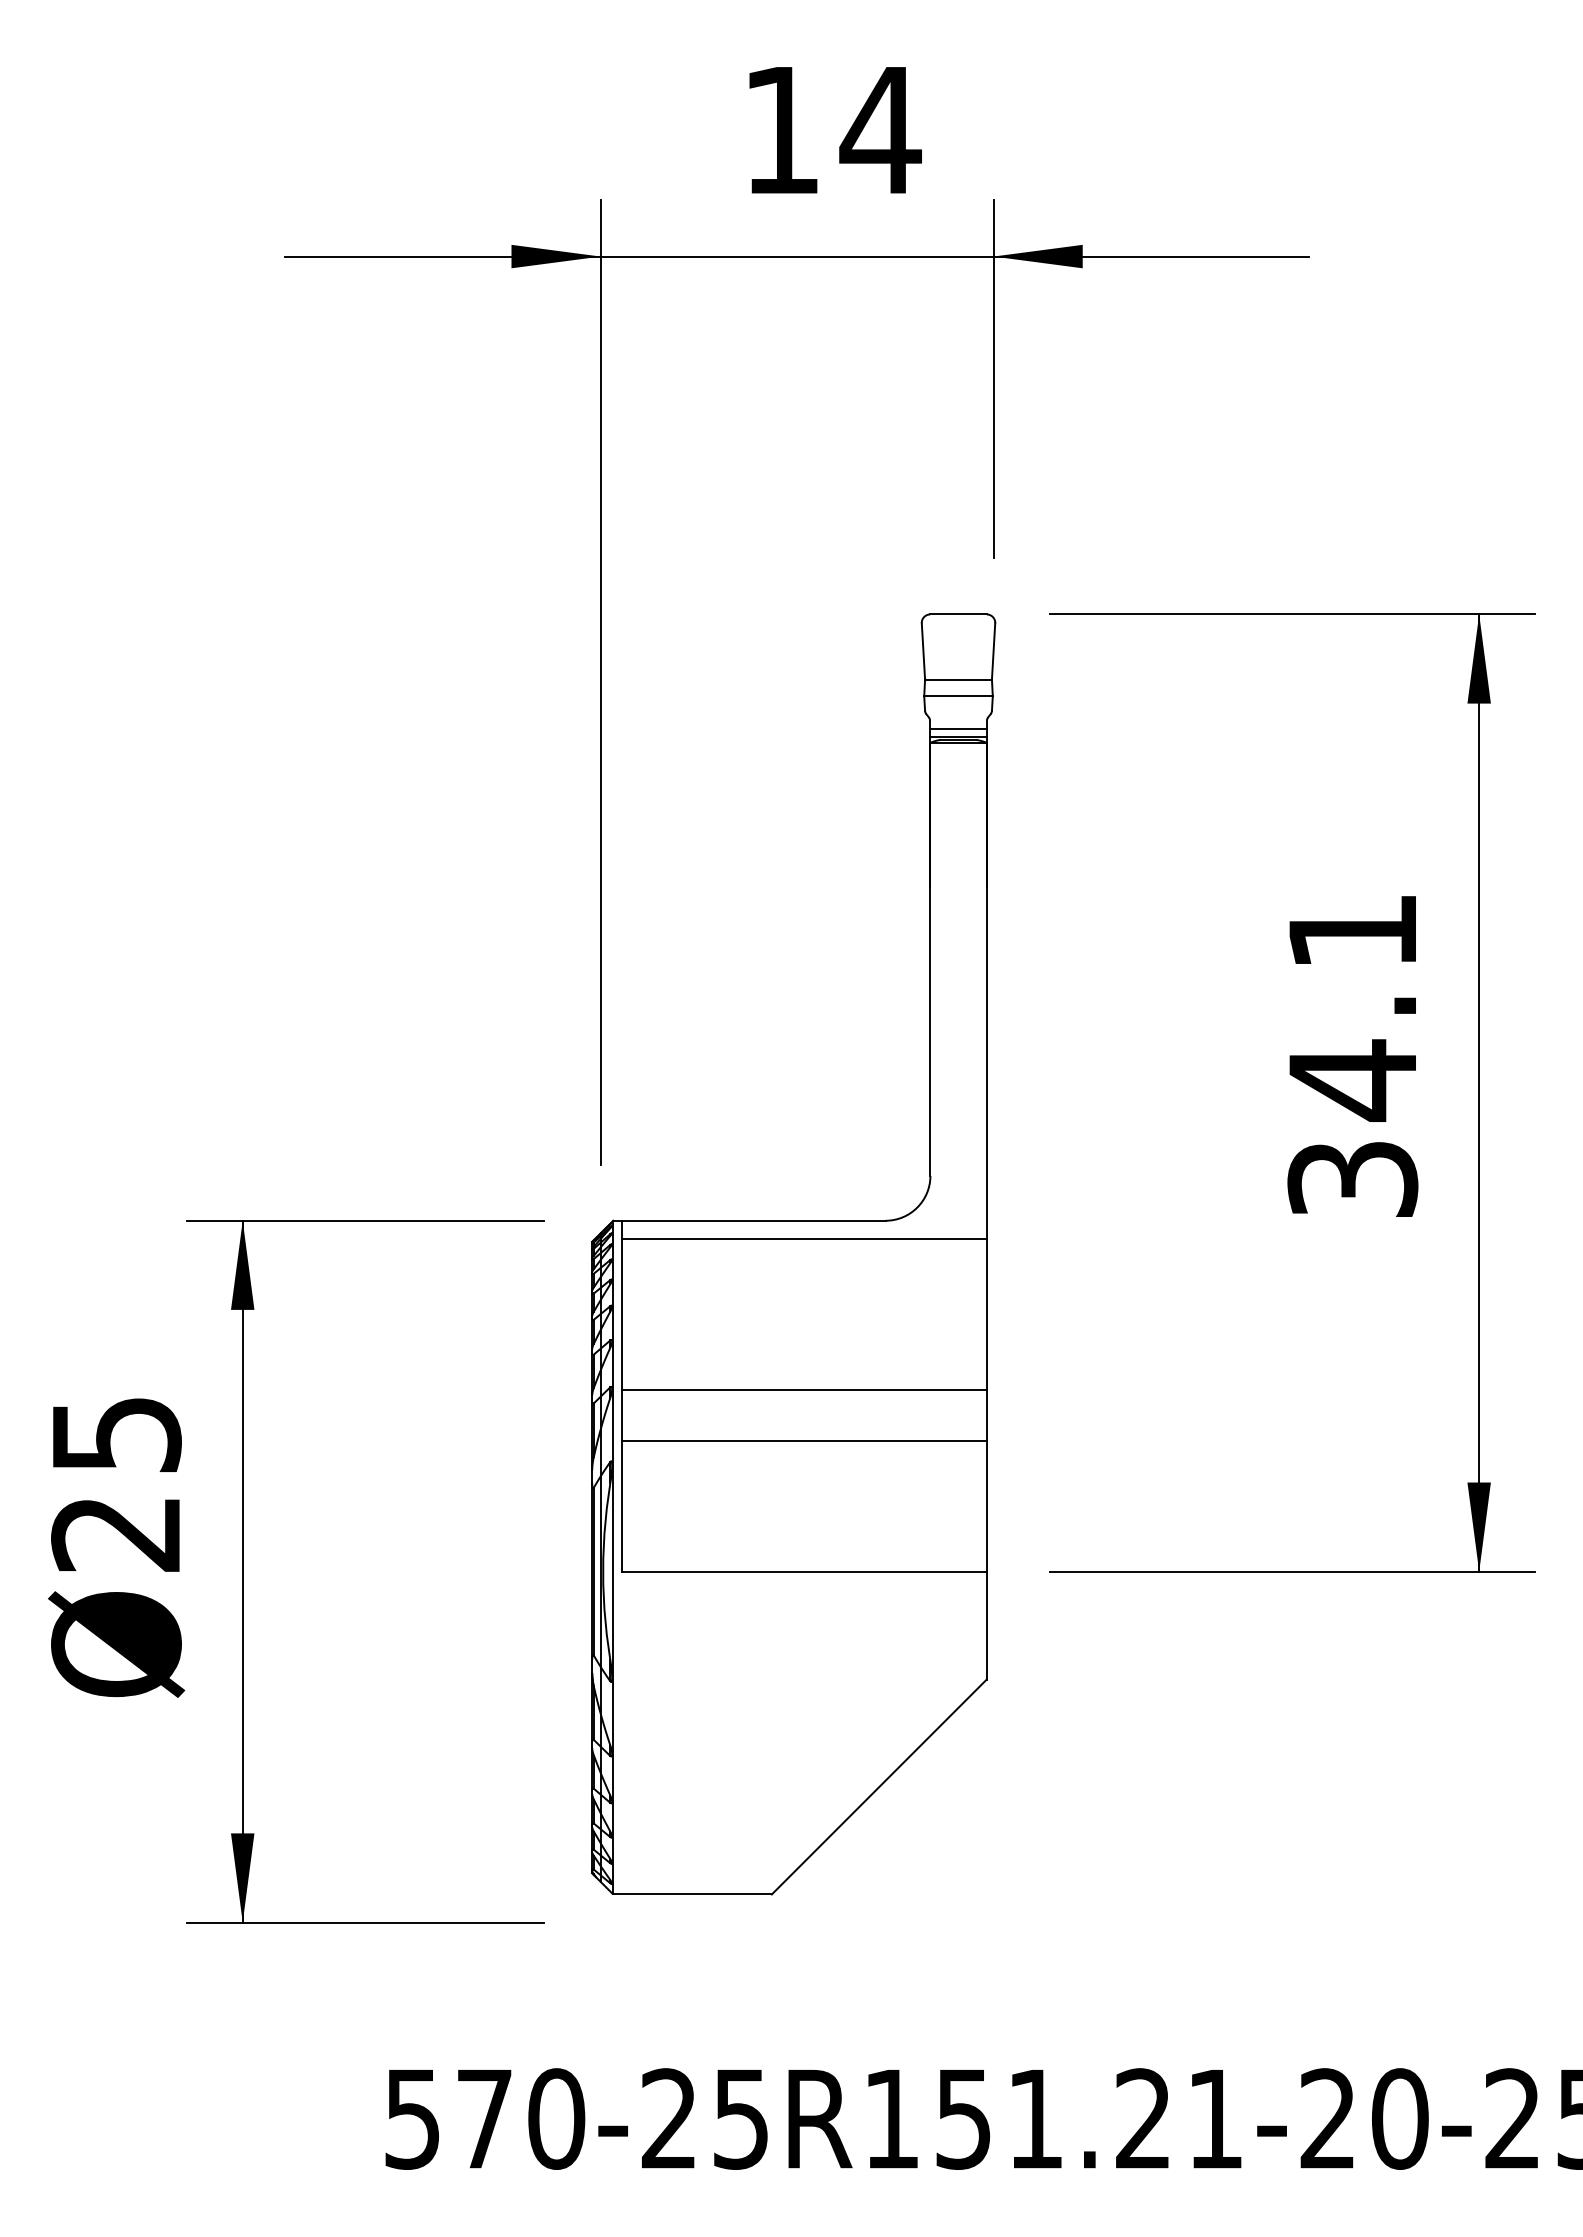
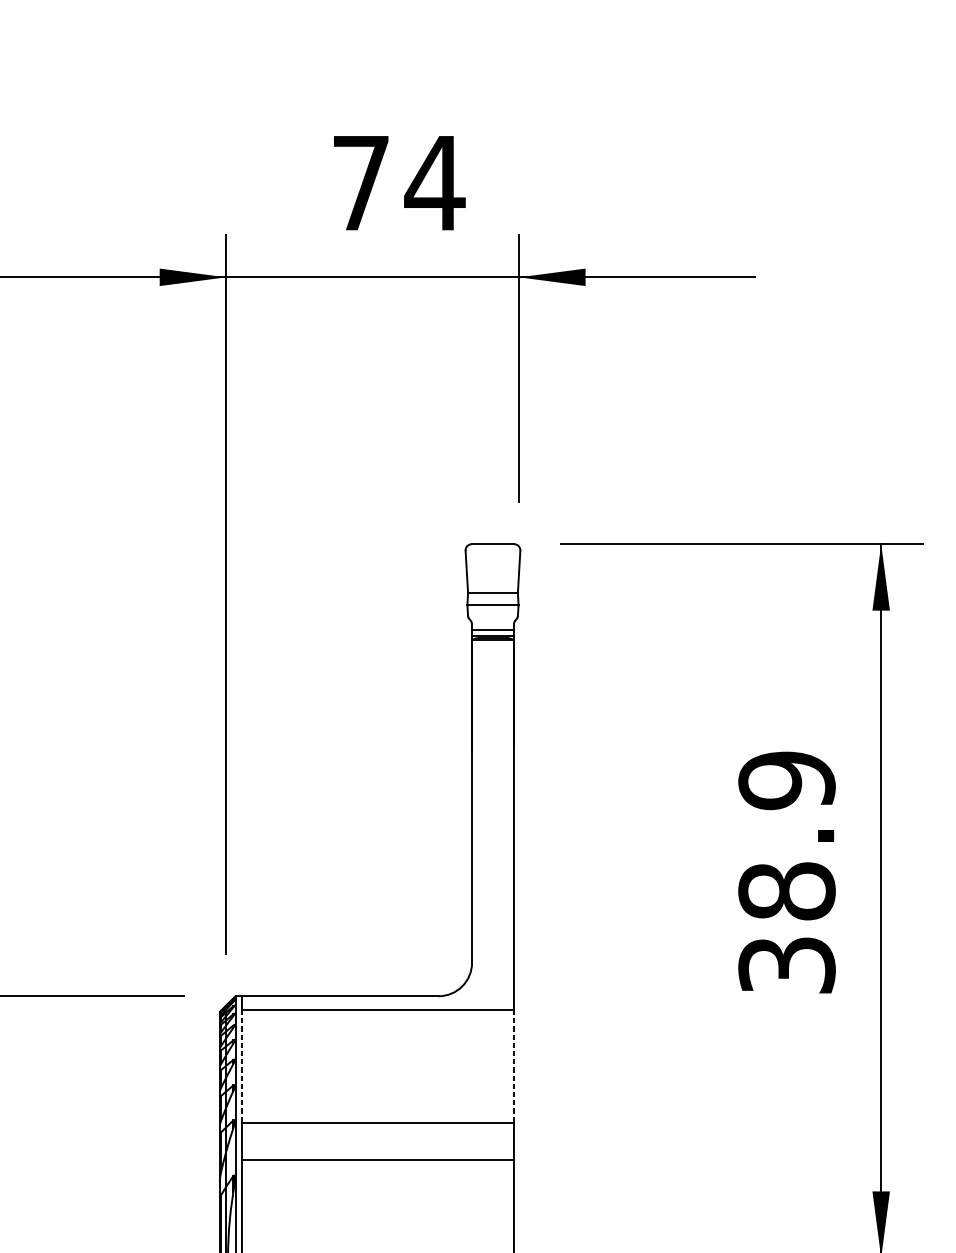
text: (781, 130) -> (361, 183), 14 -> 74
text: (1352, 1006) -> (786, 836), 34.1 -> 38.9
line: (621, 1314) -> (241, 1066), solid -> dashed
line: (986, 1314) -> (513, 1066), solid -> dashed

